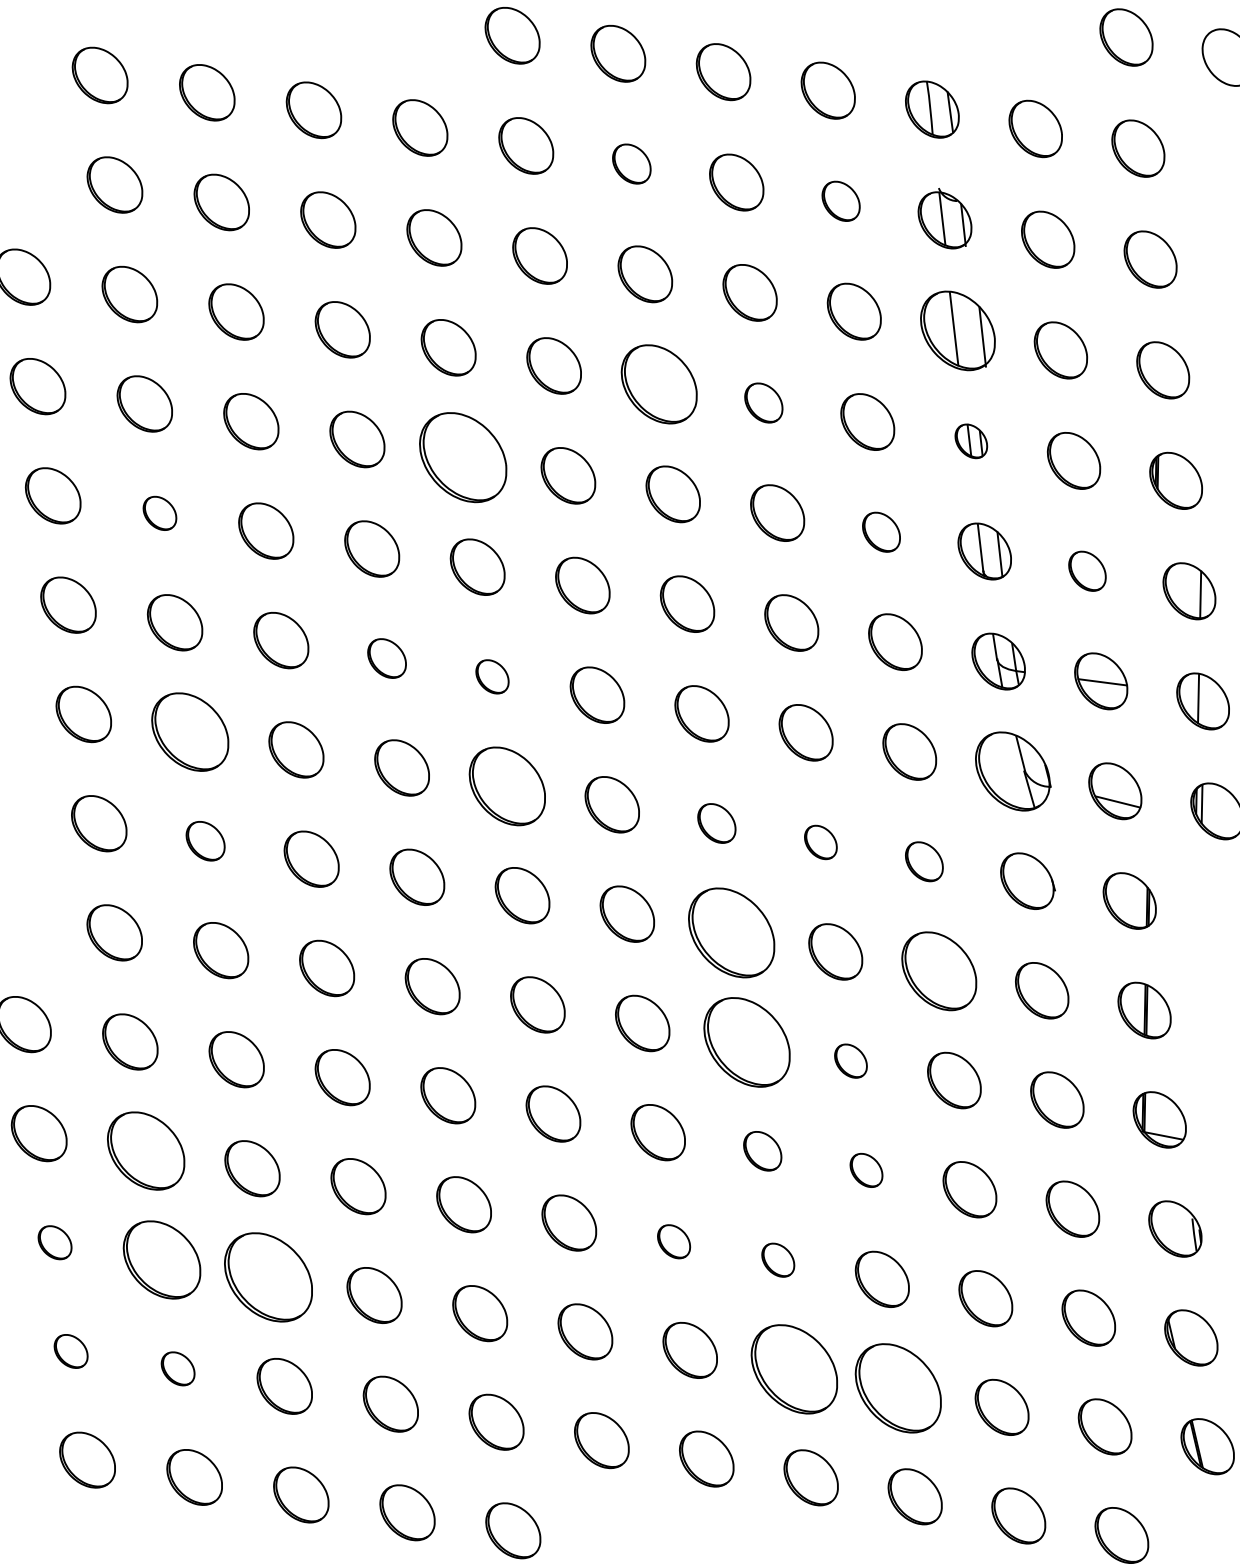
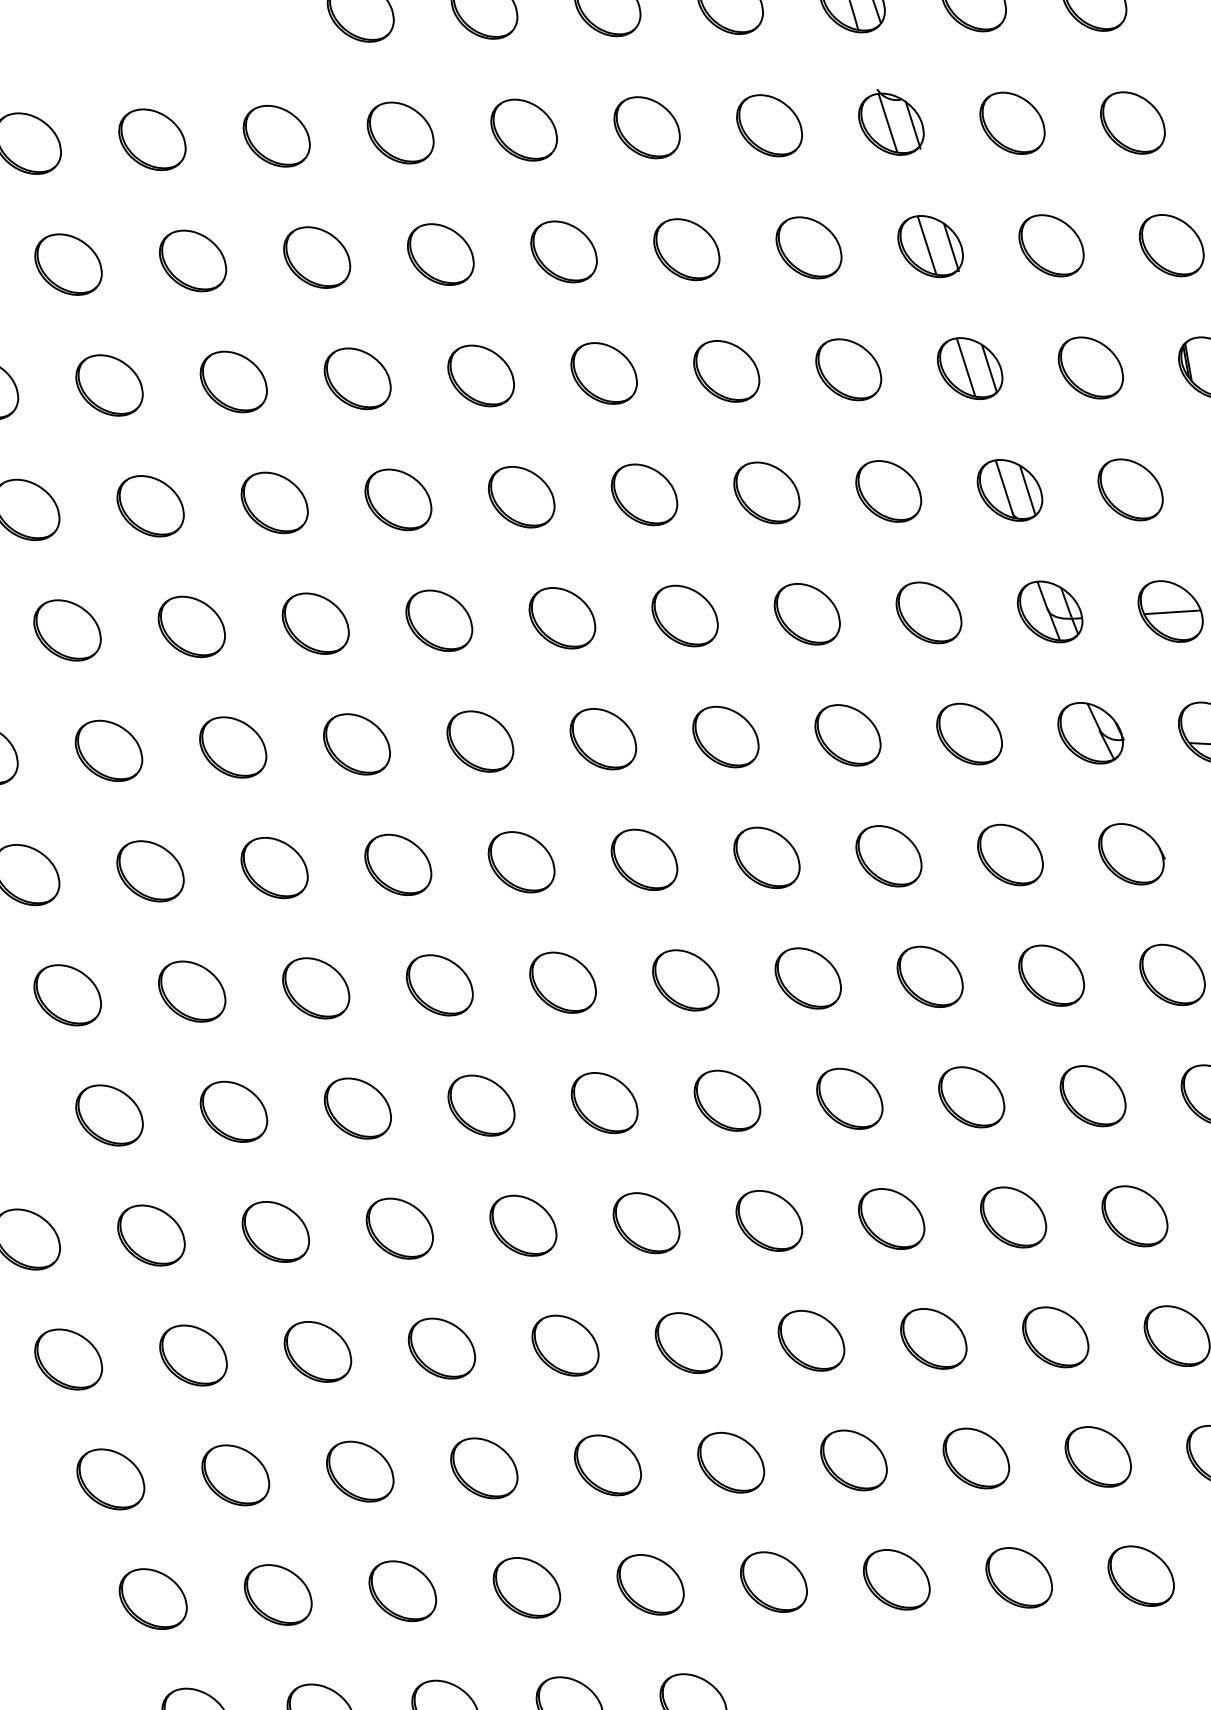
part: (631, 163) -> (523, 129), size x1.43
part: (840, 201) -> (768, 126), size x1.43
part: (957, 330) -> (929, 246), size x0.71
part: (658, 384) -> (603, 373), size x0.71
part: (763, 402) -> (726, 370), size x1.43
part: (971, 441) -> (970, 368), size x1.67
part: (462, 457) -> (397, 499), size x0.62
part: (159, 513) -> (66, 630), size x1.67
part: (881, 532) -> (888, 491), size x1.43
part: (1087, 571) -> (1130, 490), size x1.43
part: (386, 658) -> (356, 744), size x1.43
part: (492, 676) -> (480, 741), size x1.67
part: (190, 731) -> (150, 870), size x0.71
part: (1012, 771) -> (1090, 733), size x0.71
part: (507, 785) -> (521, 861), size x0.71
part: (716, 823) -> (766, 857), size x1.43
part: (205, 840) -> (191, 990), size x1.43
part: (820, 842) -> (888, 856), size x1.67
part: (924, 861) -> (1010, 854), size x1.43
part: (731, 932) -> (807, 978), size x0.62
part: (938, 970) -> (1050, 975), size x0.71
part: (746, 1041) -> (848, 1098), size x0.62
part: (850, 1060) -> (970, 1096), size x1.67
part: (145, 1150) -> (192, 1355), size x0.71
part: (762, 1150) -> (891, 1218), size x1.43
part: (866, 1170) -> (1013, 1217), size x1.67
part: (673, 1241) -> (810, 1340), size x1.67
part: (54, 1242) -> (110, 1479), size x1.67
part: (161, 1259) -> (234, 1474), size x0.71
part: (777, 1259) -> (932, 1338), size x1.67
part: (268, 1277) -> (360, 1471), size x0.62
part: (70, 1351) -> (152, 1599), size x1.67
part: (177, 1368) -> (277, 1594), size x1.67
part: (794, 1368) -> (975, 1457), size x0.62
part: (898, 1387) -> (1097, 1456), size x0.62

